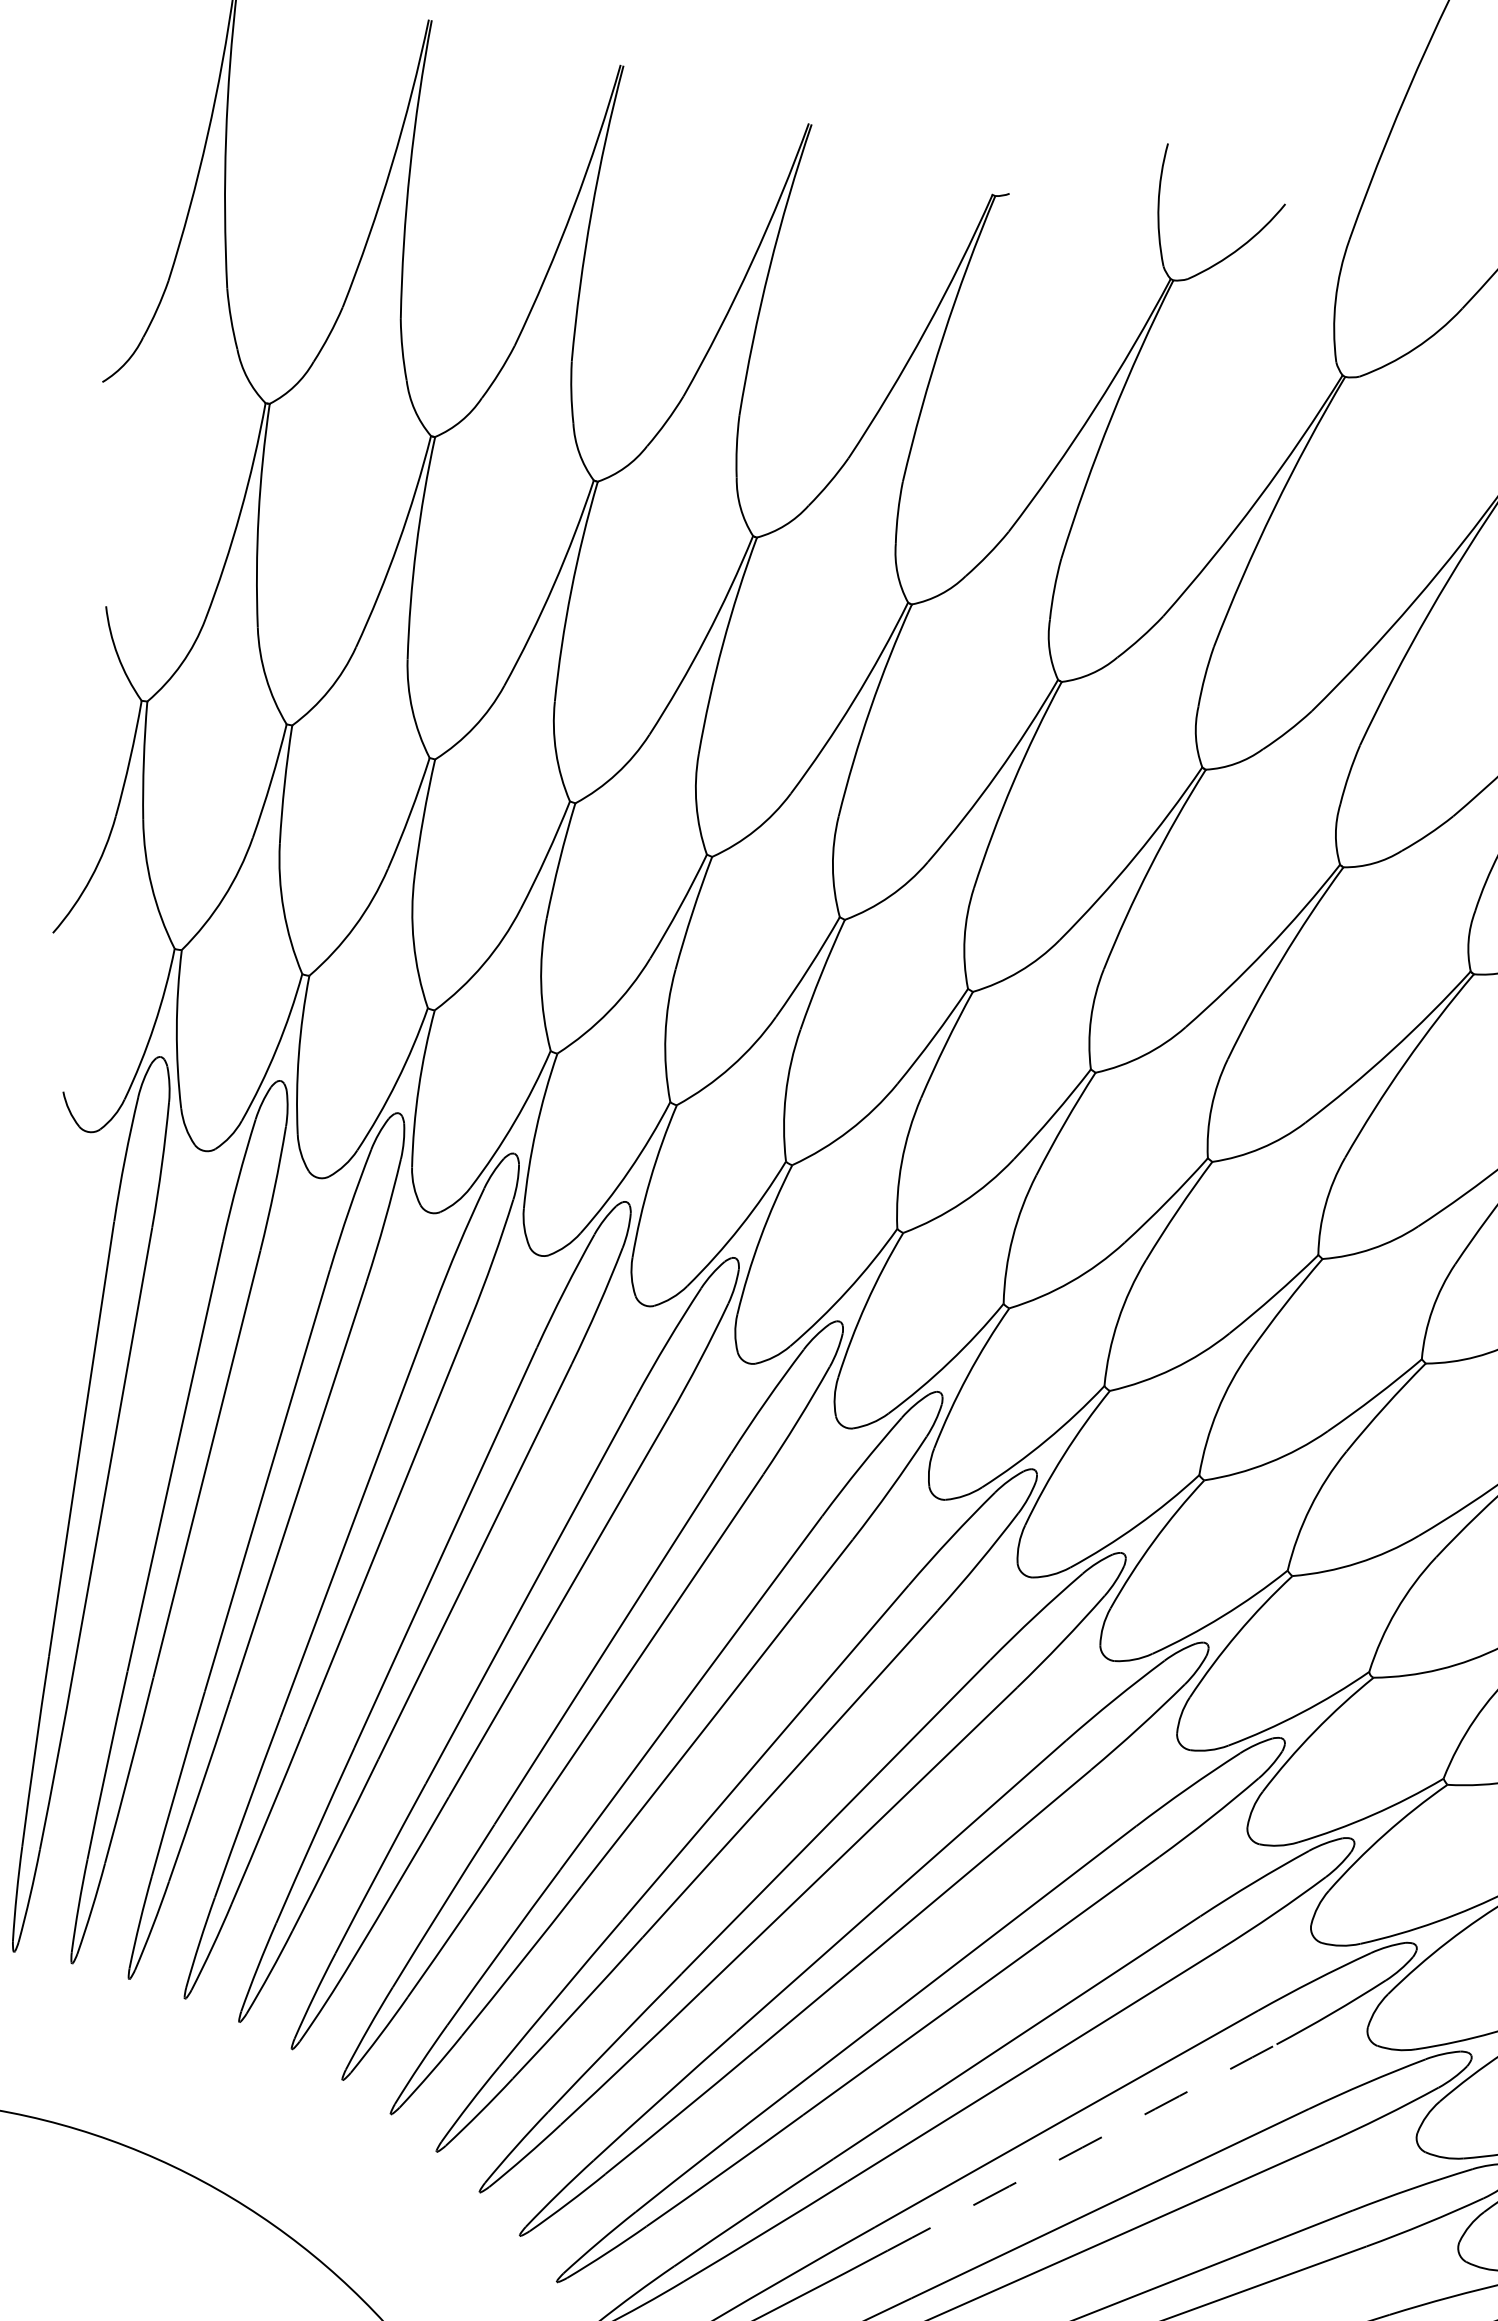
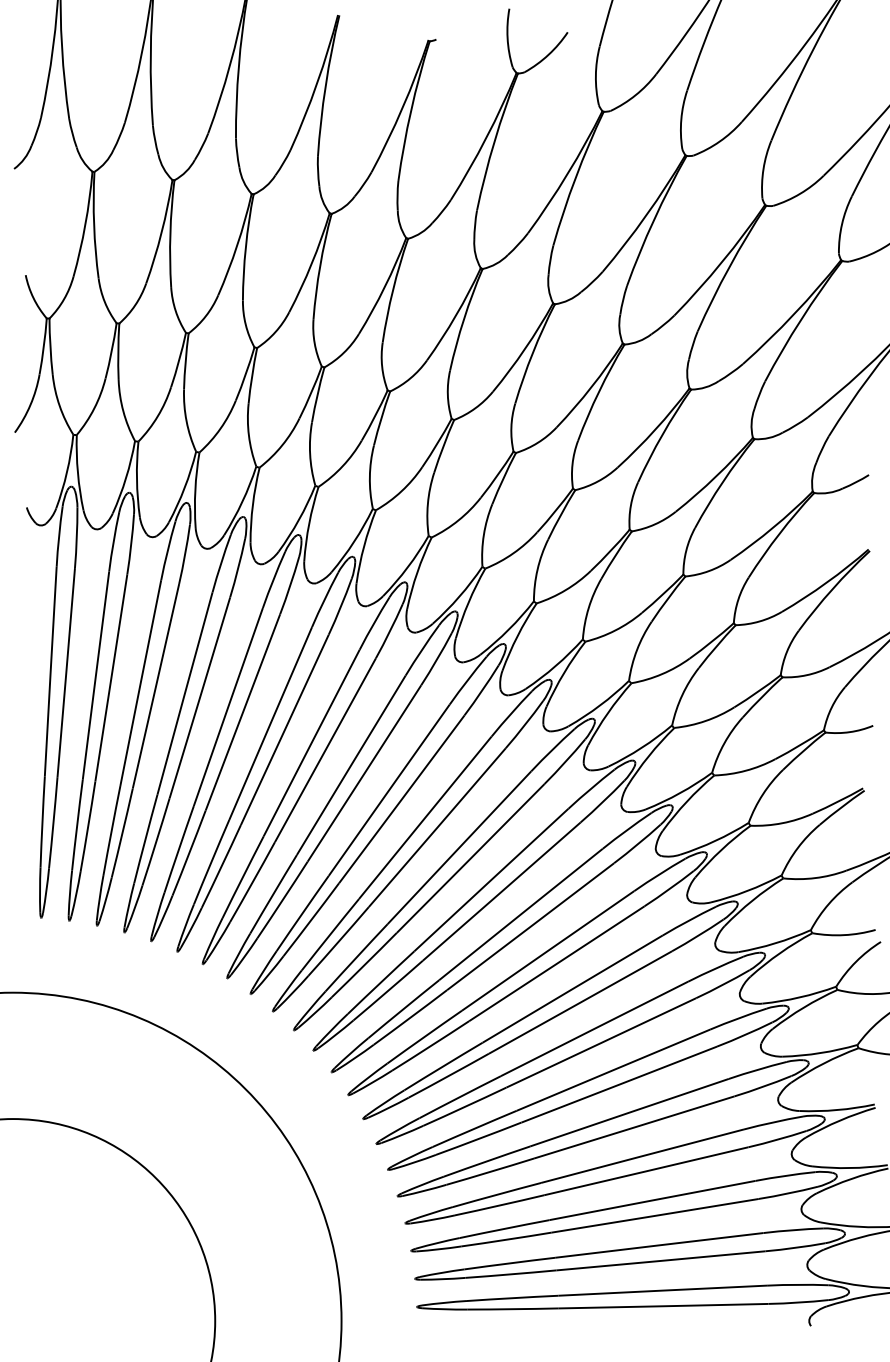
arc: (1081, 2146) -> (556, 963), dashed -> solid

